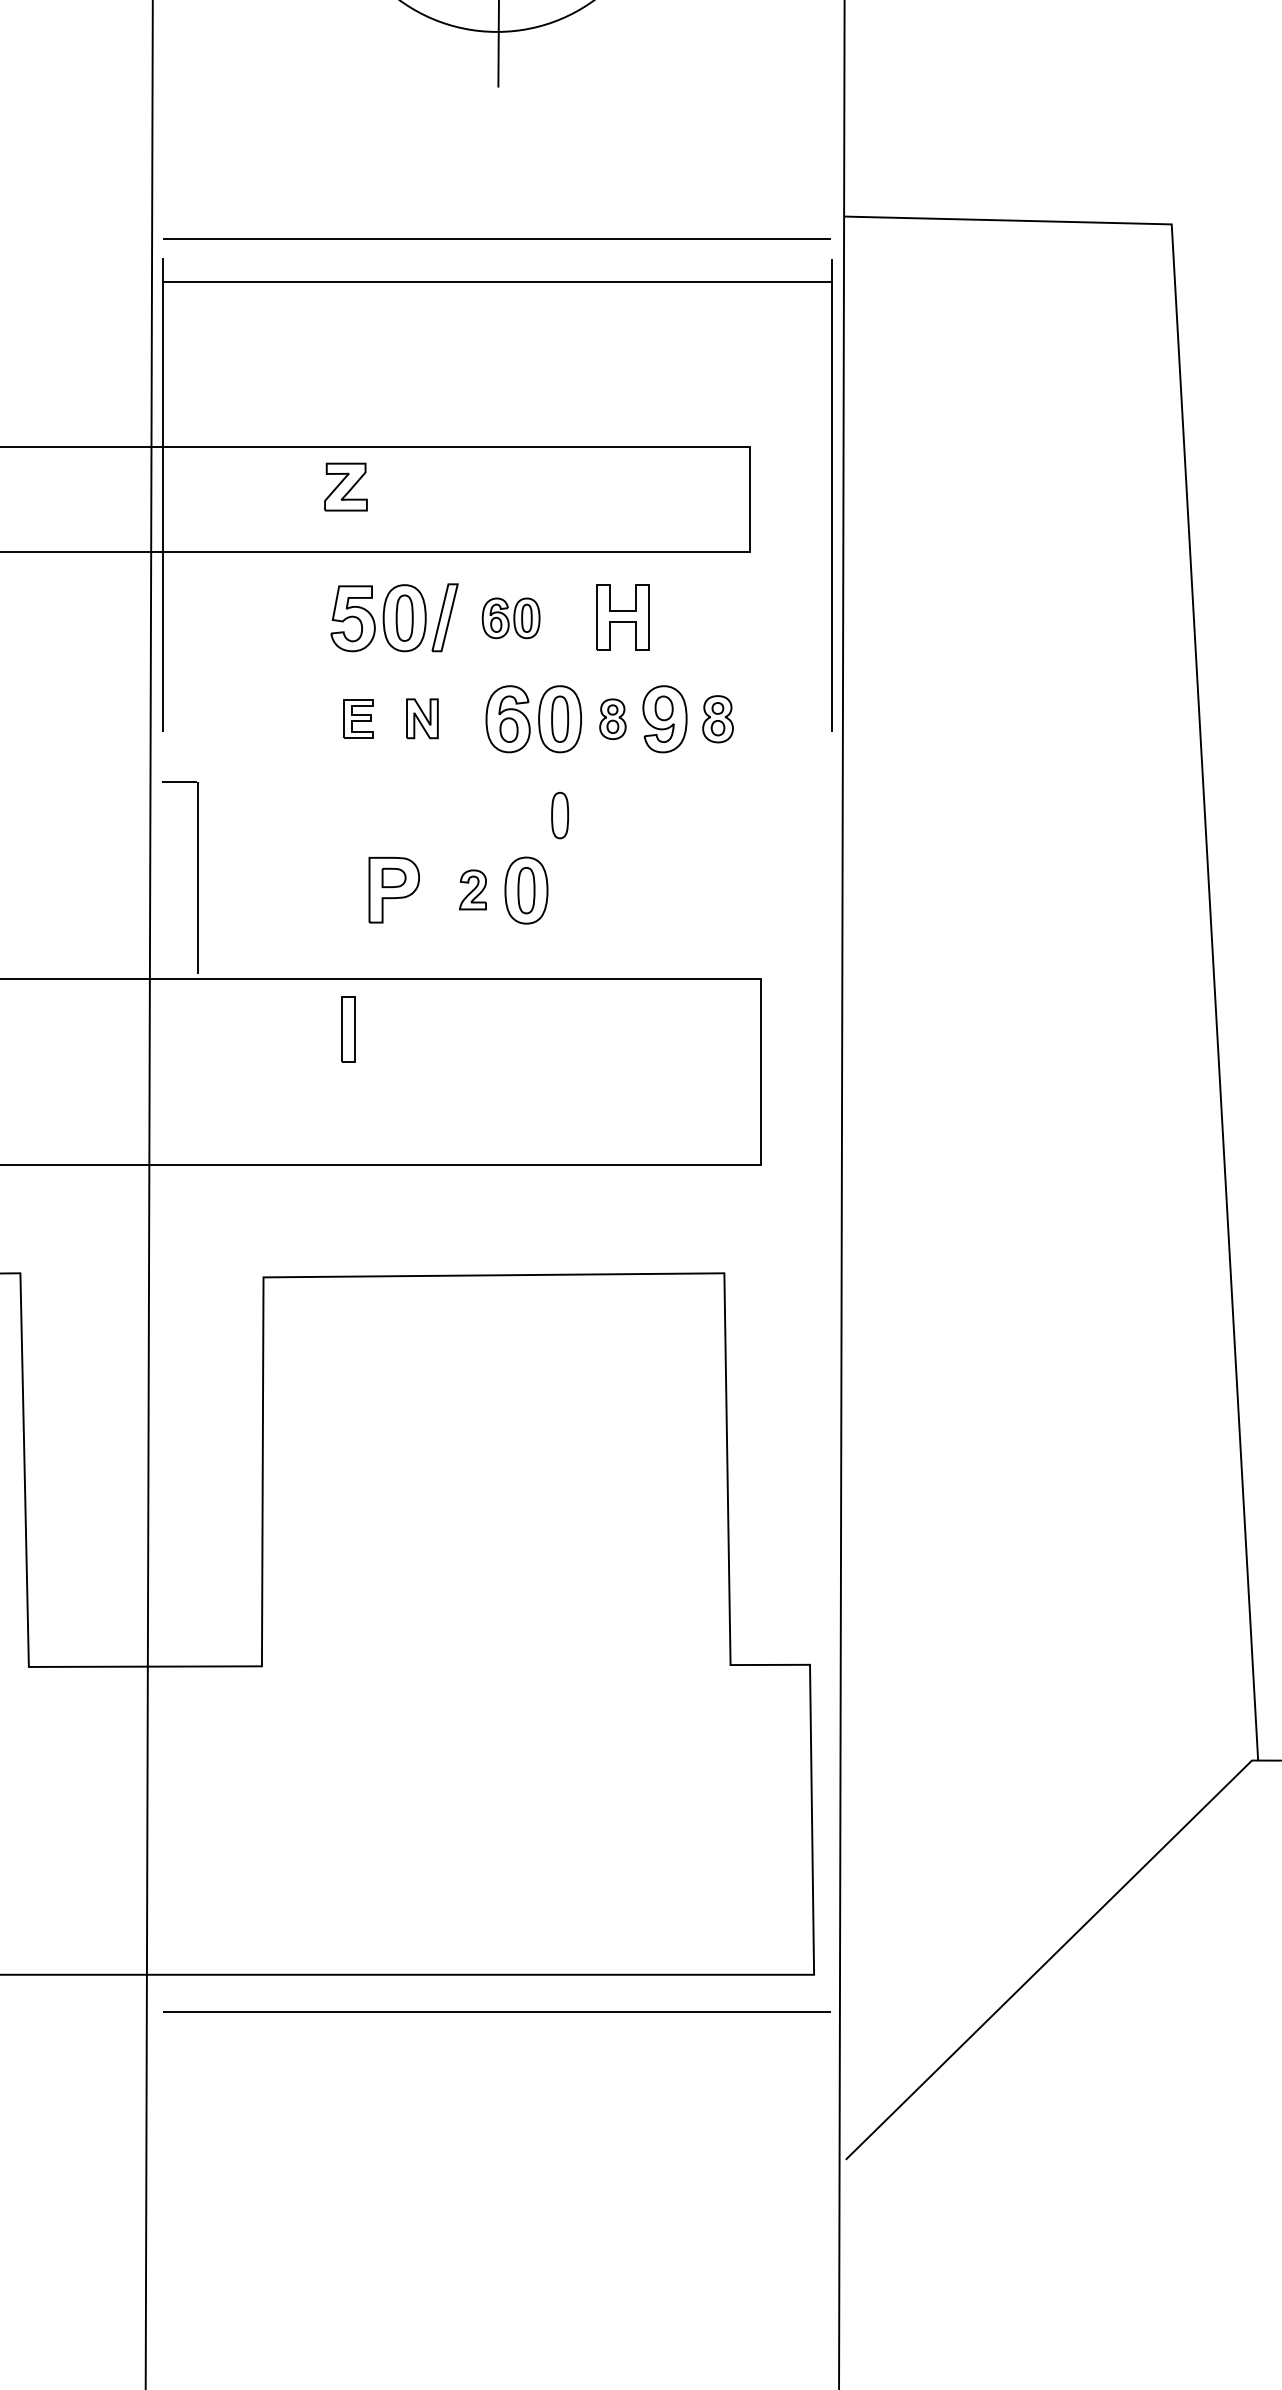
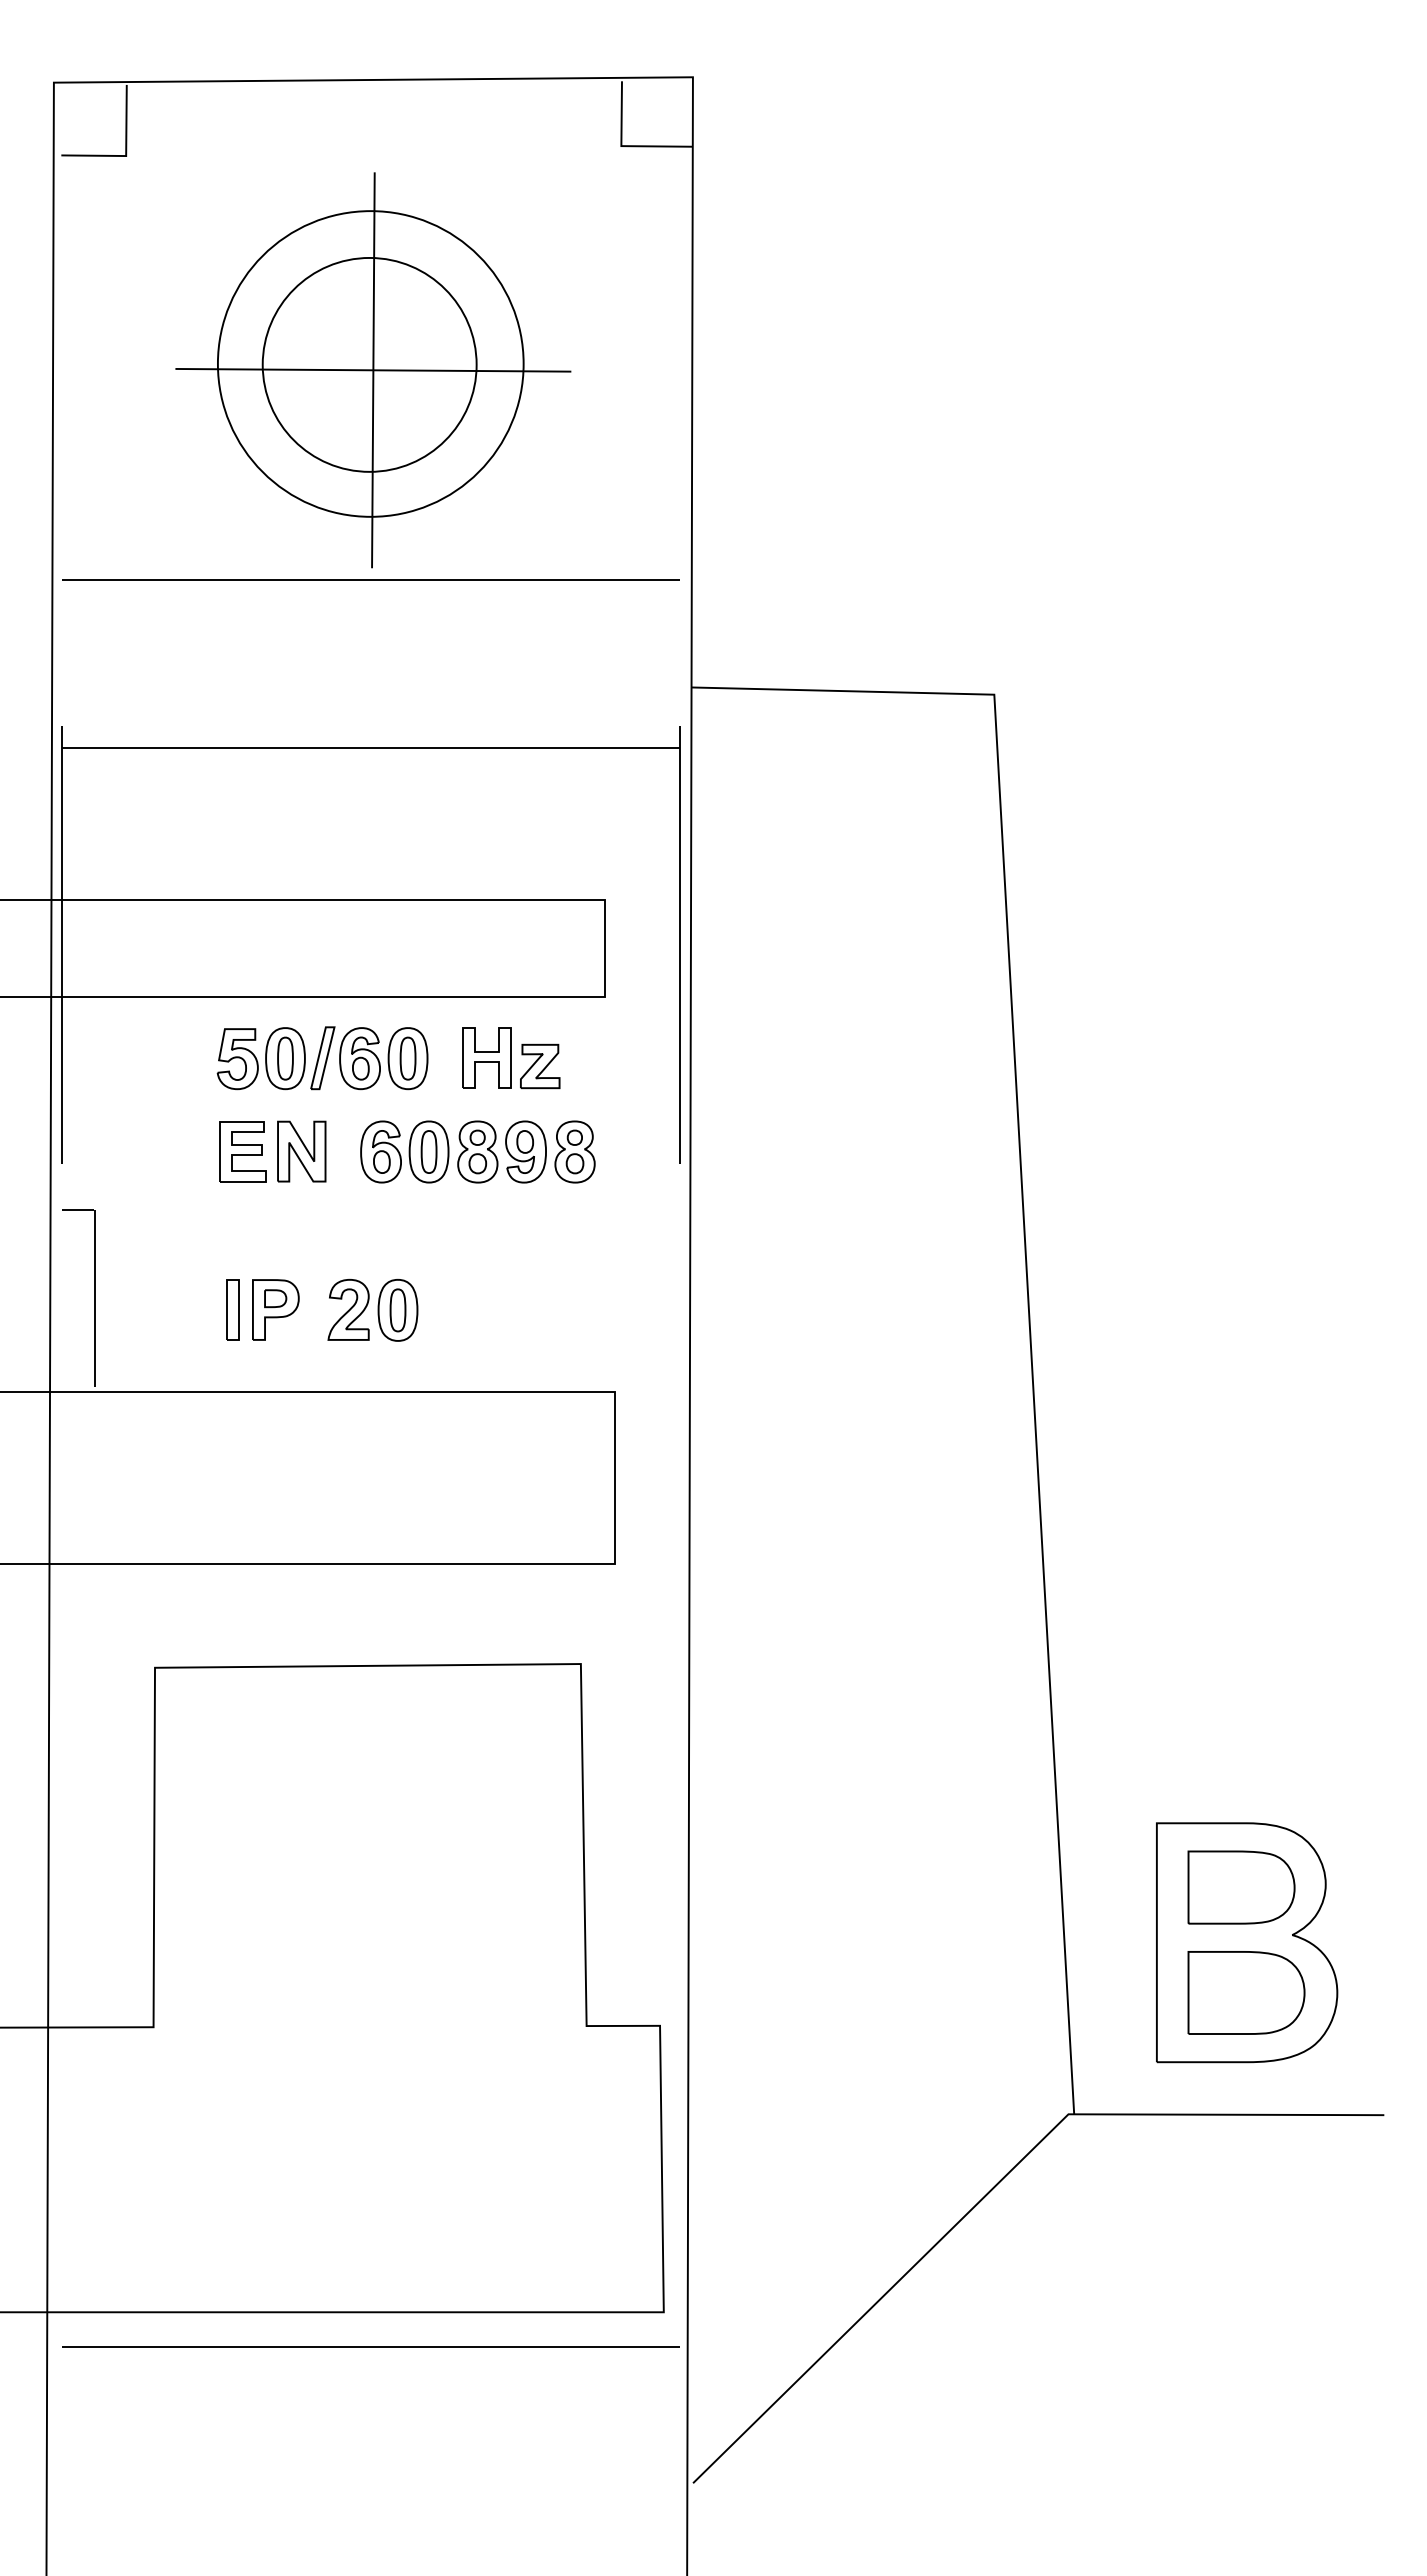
line: (496, 238) -> (370, 579), moved
part: (346, 487) -> (540, 1066), moved
part: (510, 618) -> (383, 1058), size x1.67
part: (358, 718) -> (242, 1151), size x1.67
part: (422, 718) -> (301, 1151), size x1.67
part: (612, 718) -> (477, 1151), size x1.67
part: (717, 718) -> (574, 1151), size x1.43
part: (559, 815) -> (428, 1240), removed
part: (472, 889) -> (348, 1309), size x1.67
part: (347, 1029) -> (232, 1309), moved

